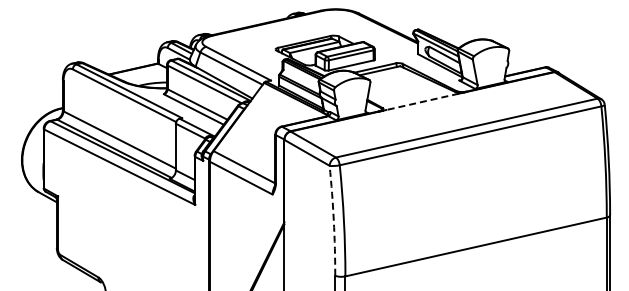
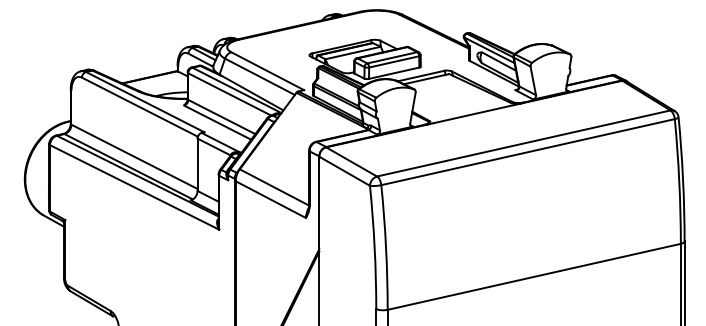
line: (422, 101) -> (474, 113), dashed -> solid
arc: (333, 220) -> (374, 247), dashed -> solid

